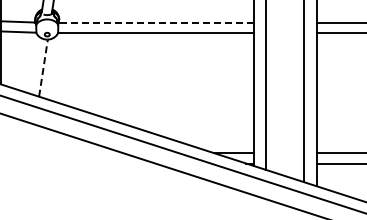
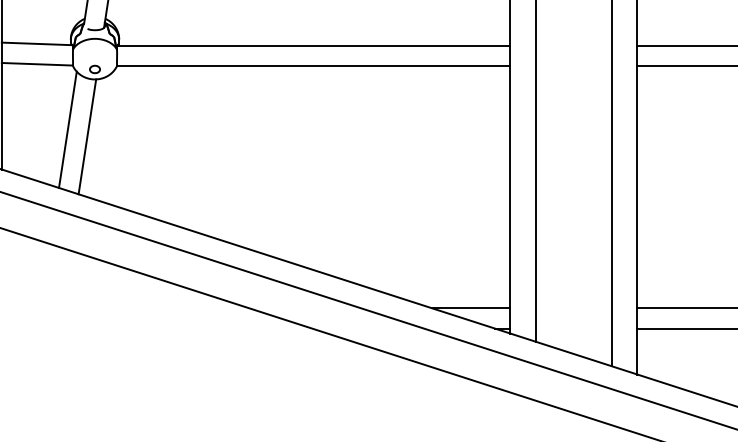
line: (156, 22) -> (314, 45), dashed -> solid
line: (33, 64) -> (67, 129), added
line: (43, 68) -> (87, 137), dashed -> solid

